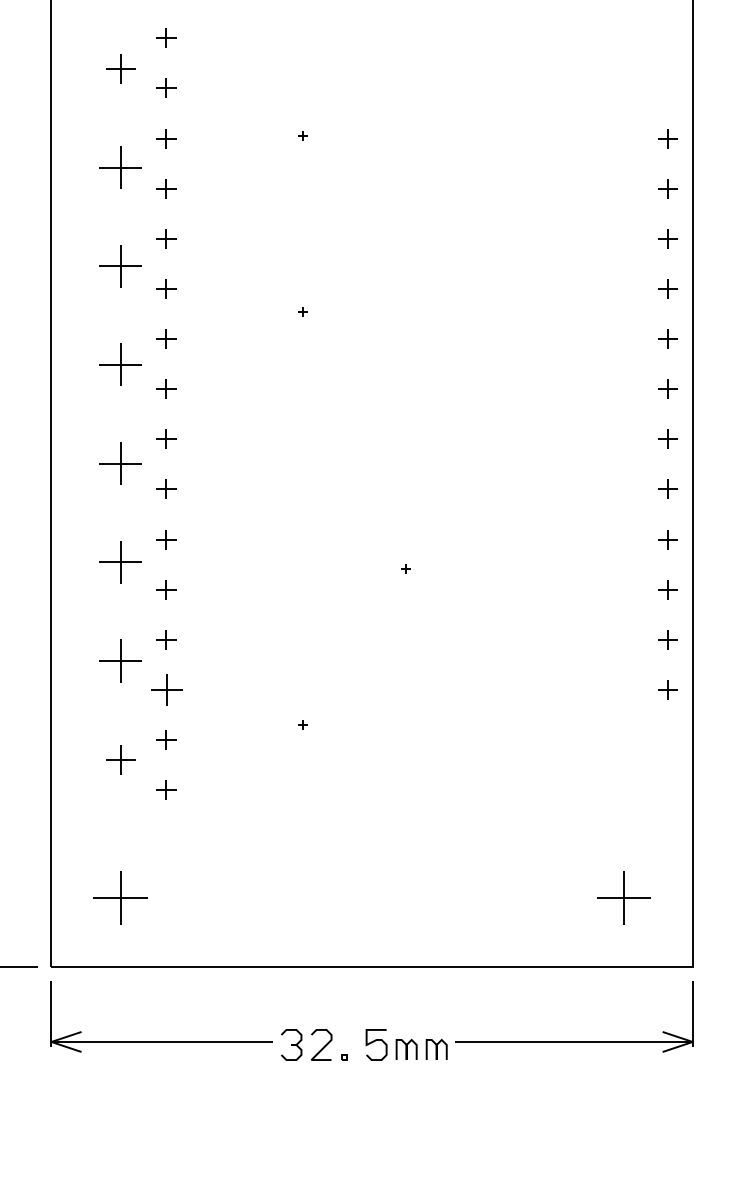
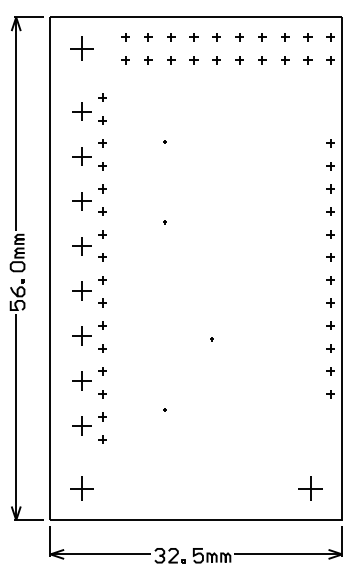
part: (119, 68) -> (81, 111), size x1.43
part: (165, 690) -> (102, 394), size x0.62
part: (119, 758) -> (81, 425), size x1.43

